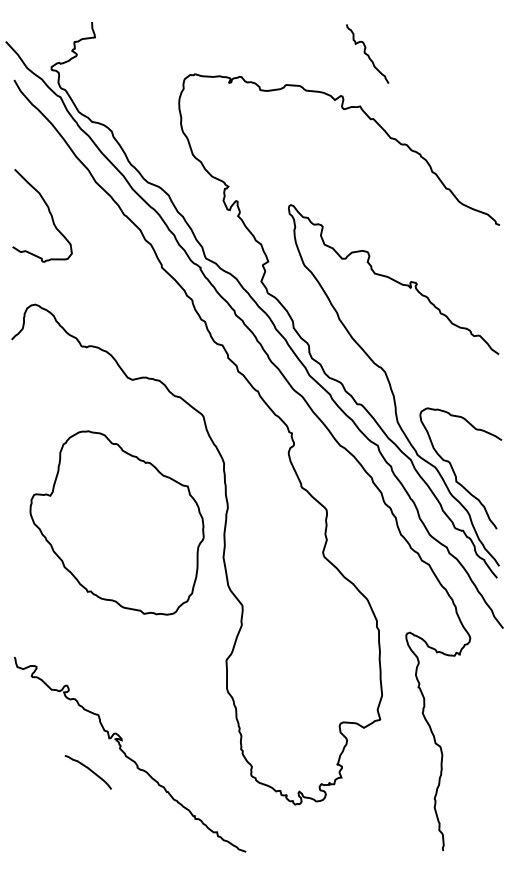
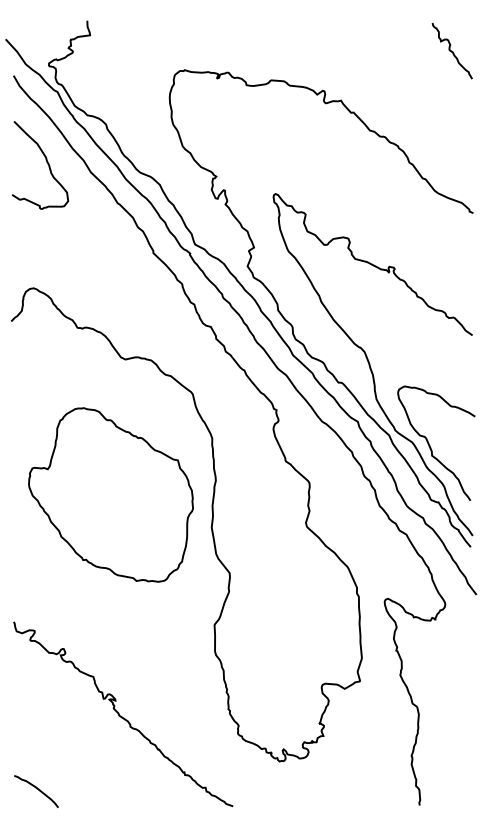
curve: (367, 53) -> (452, 50), moved
curve: (48, 211) -> (46, 161), moved
curve: (89, 770) -> (37, 789), moved

